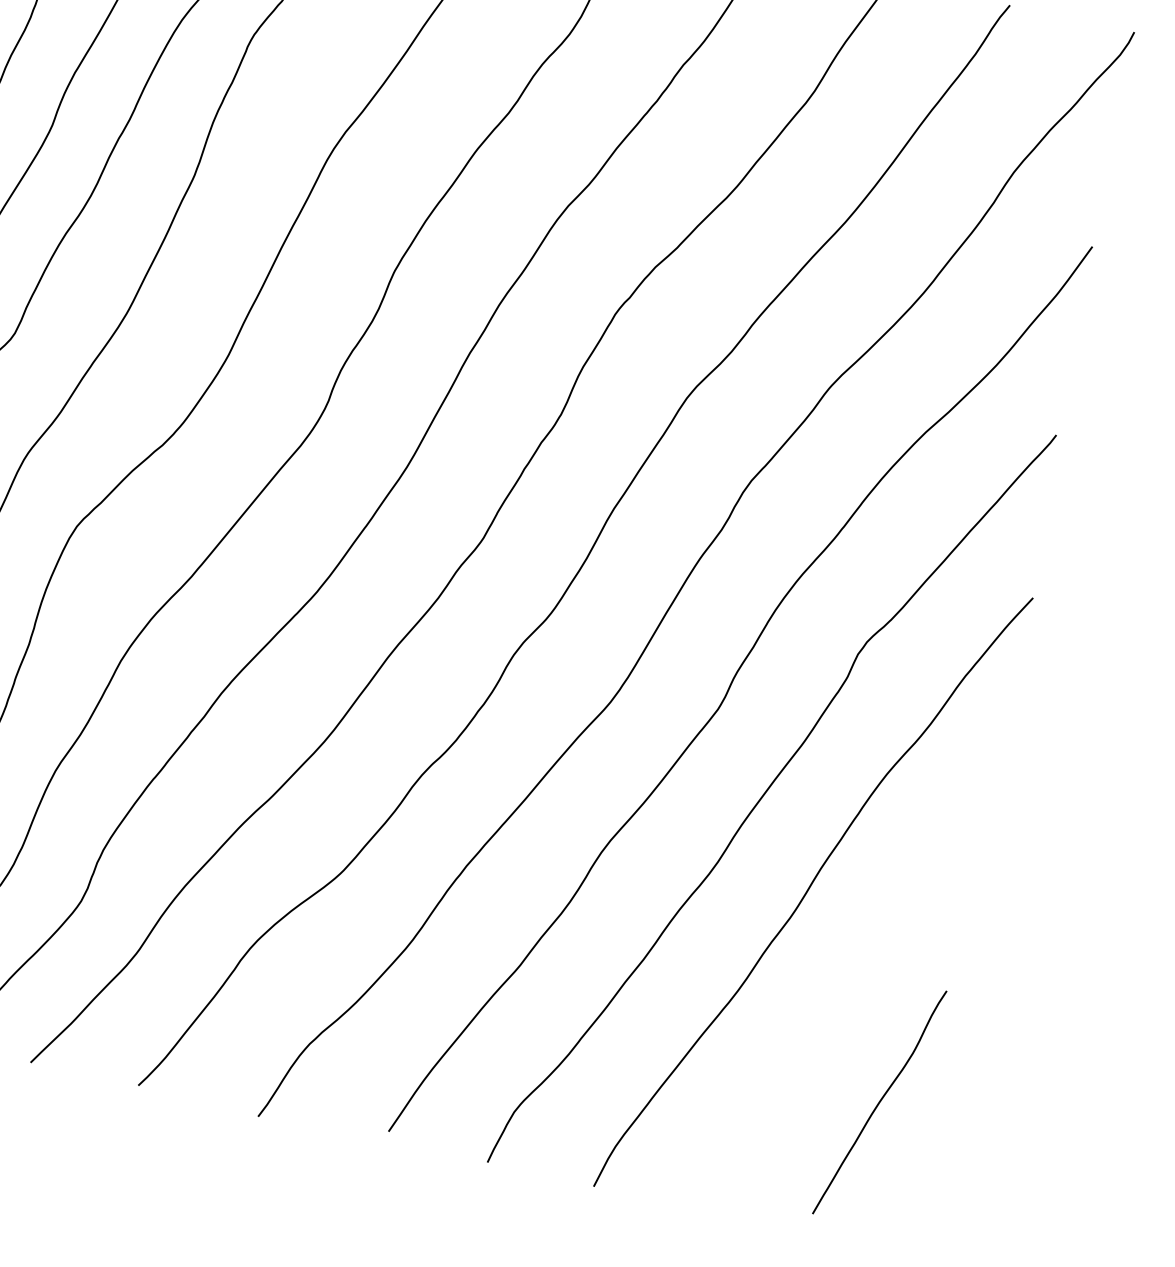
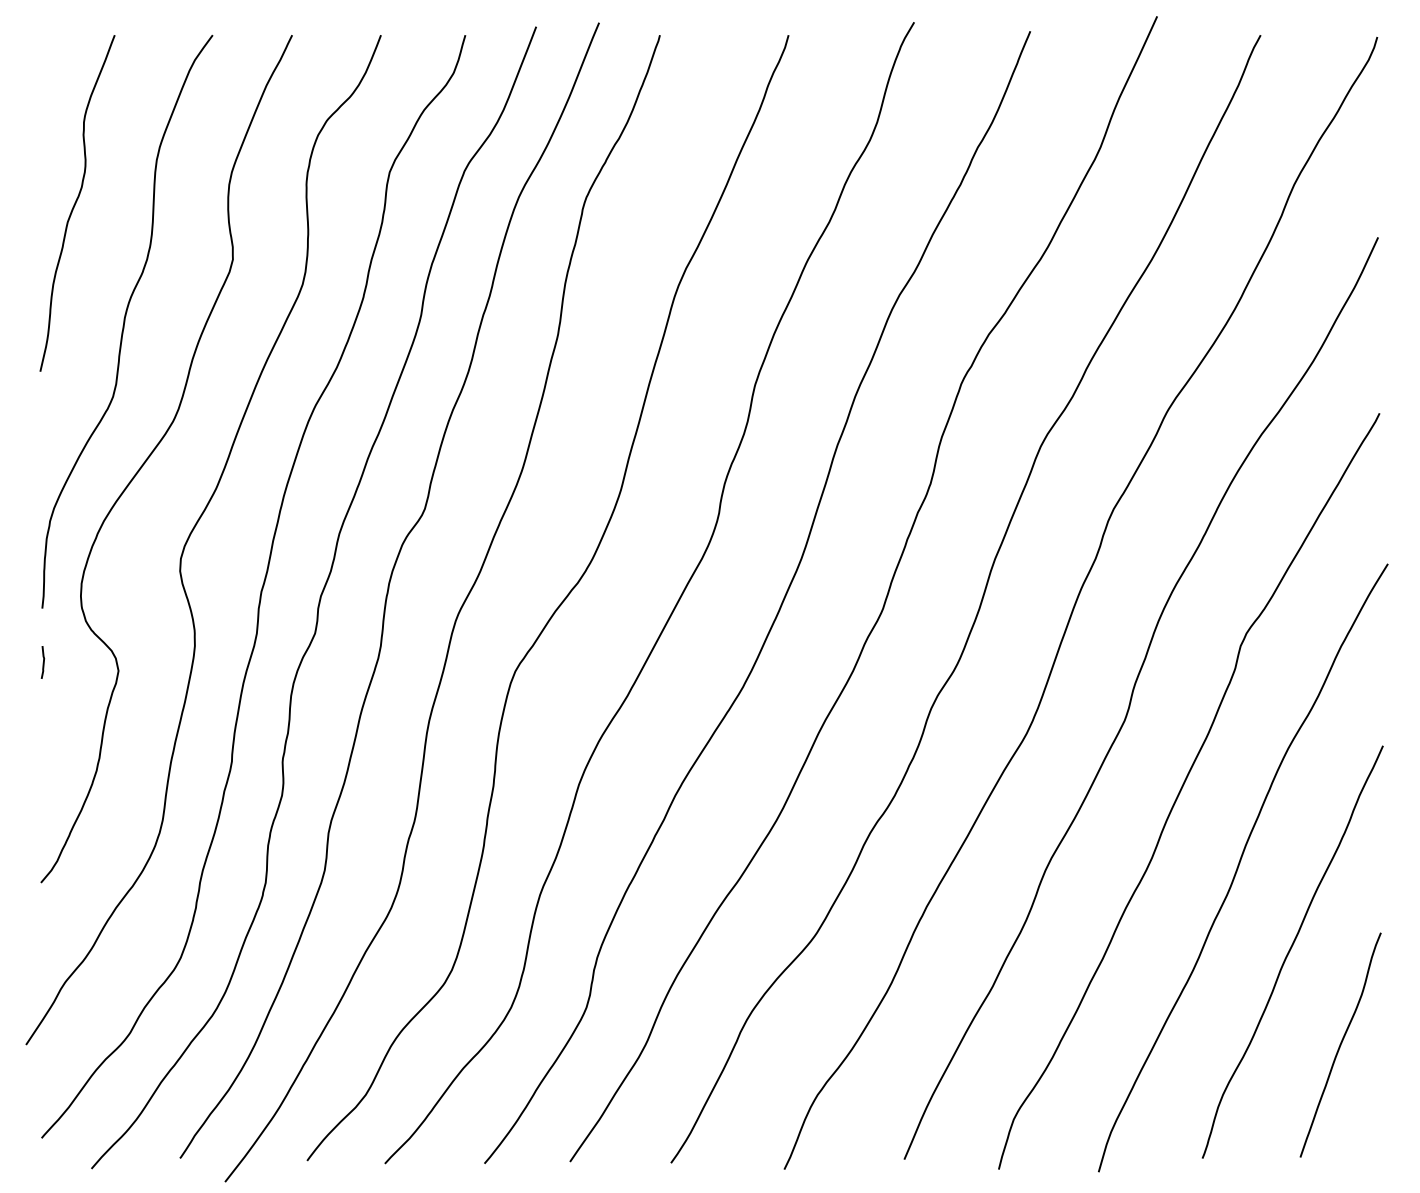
curve: (846, 991) -> (1290, 951), added

